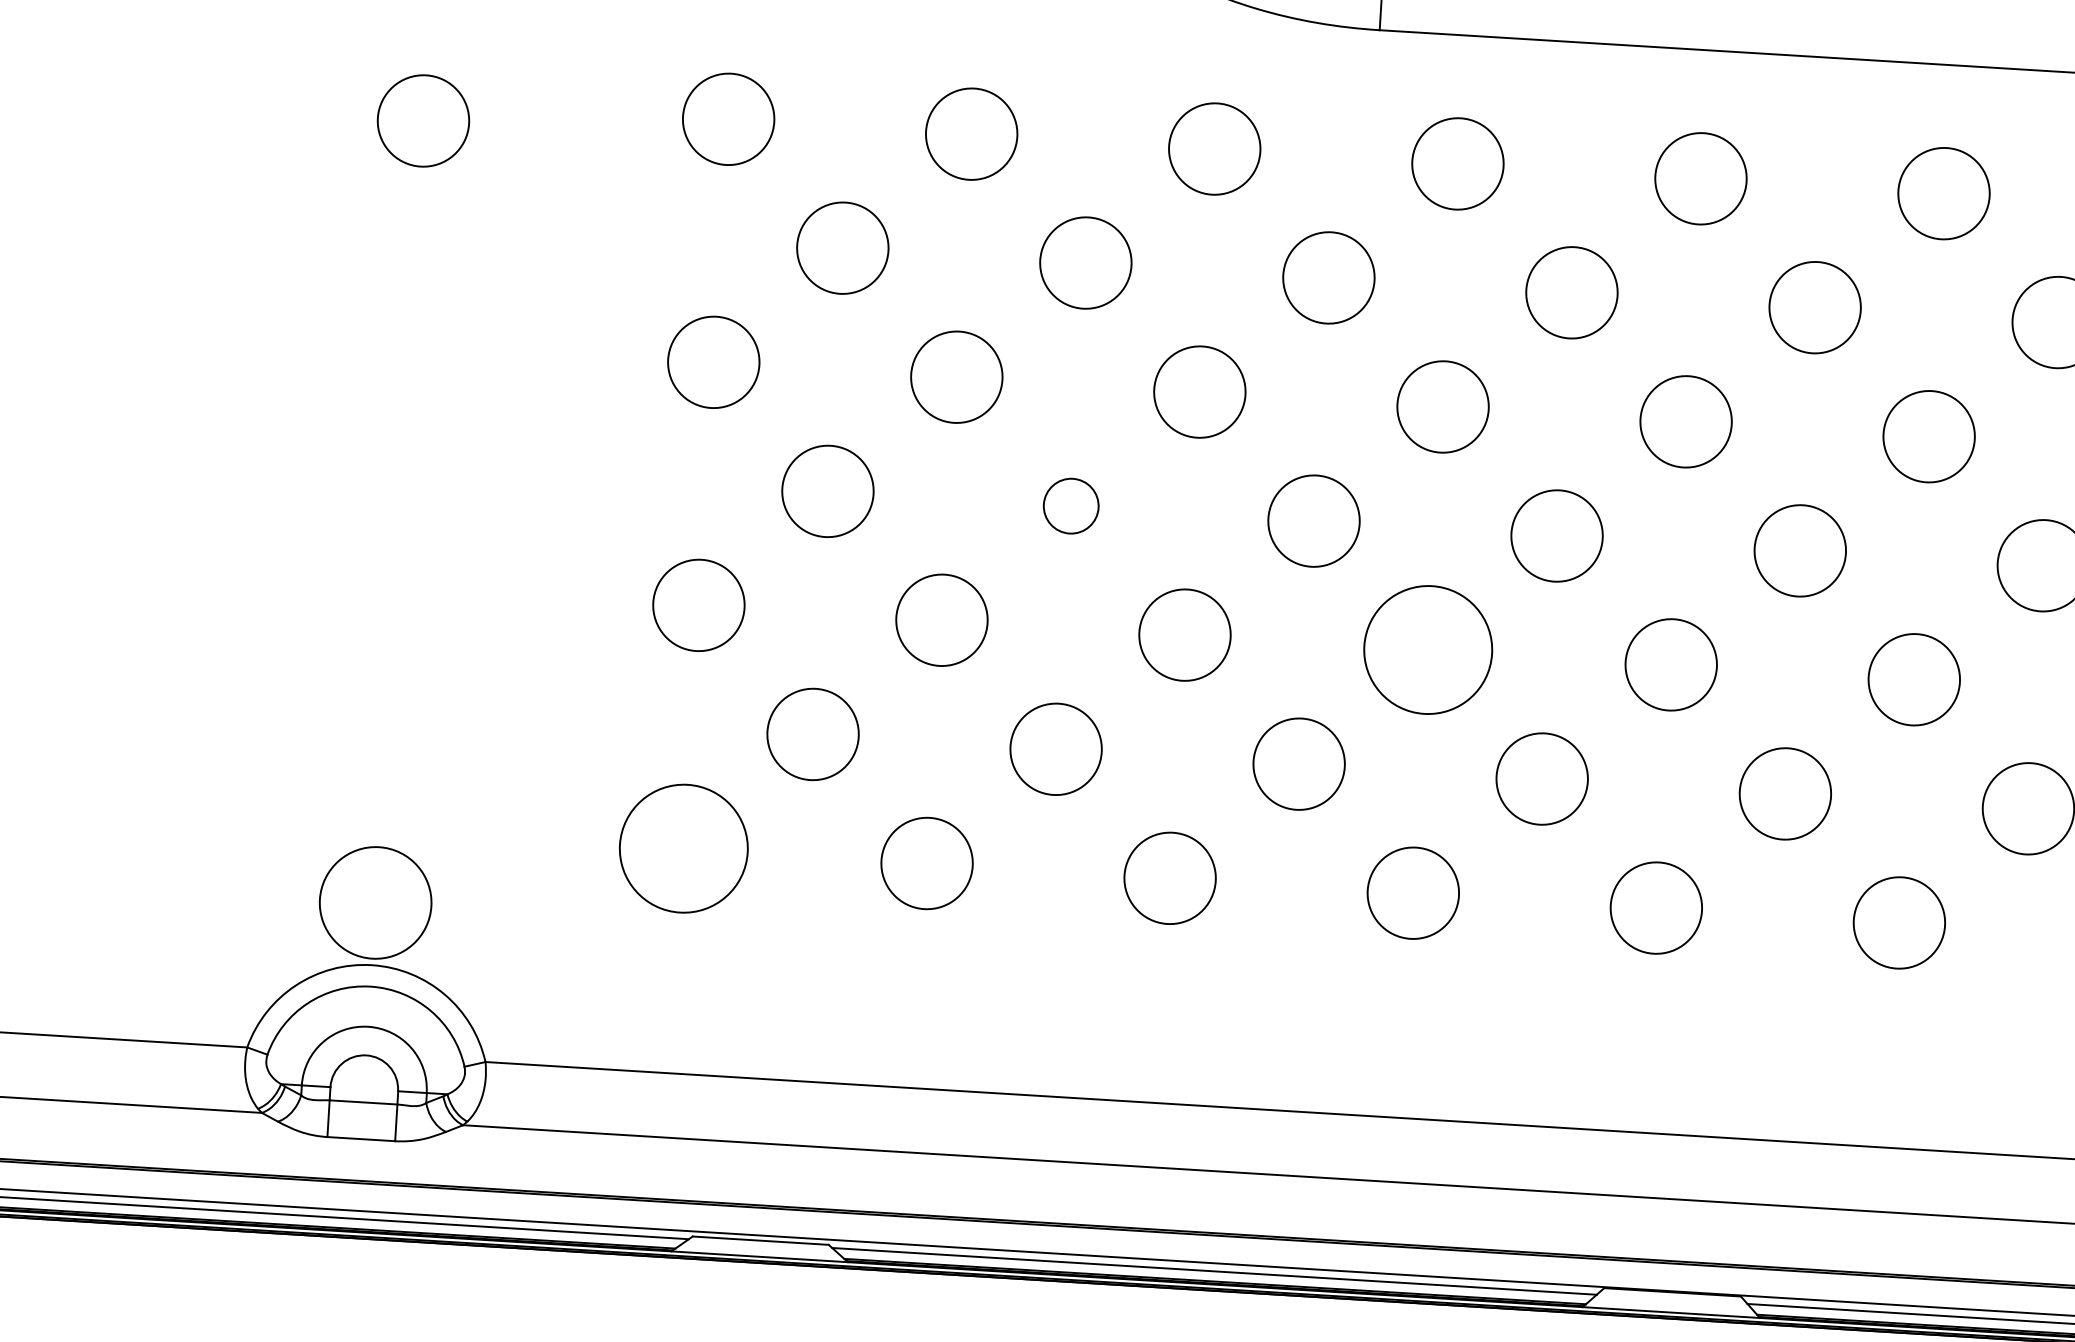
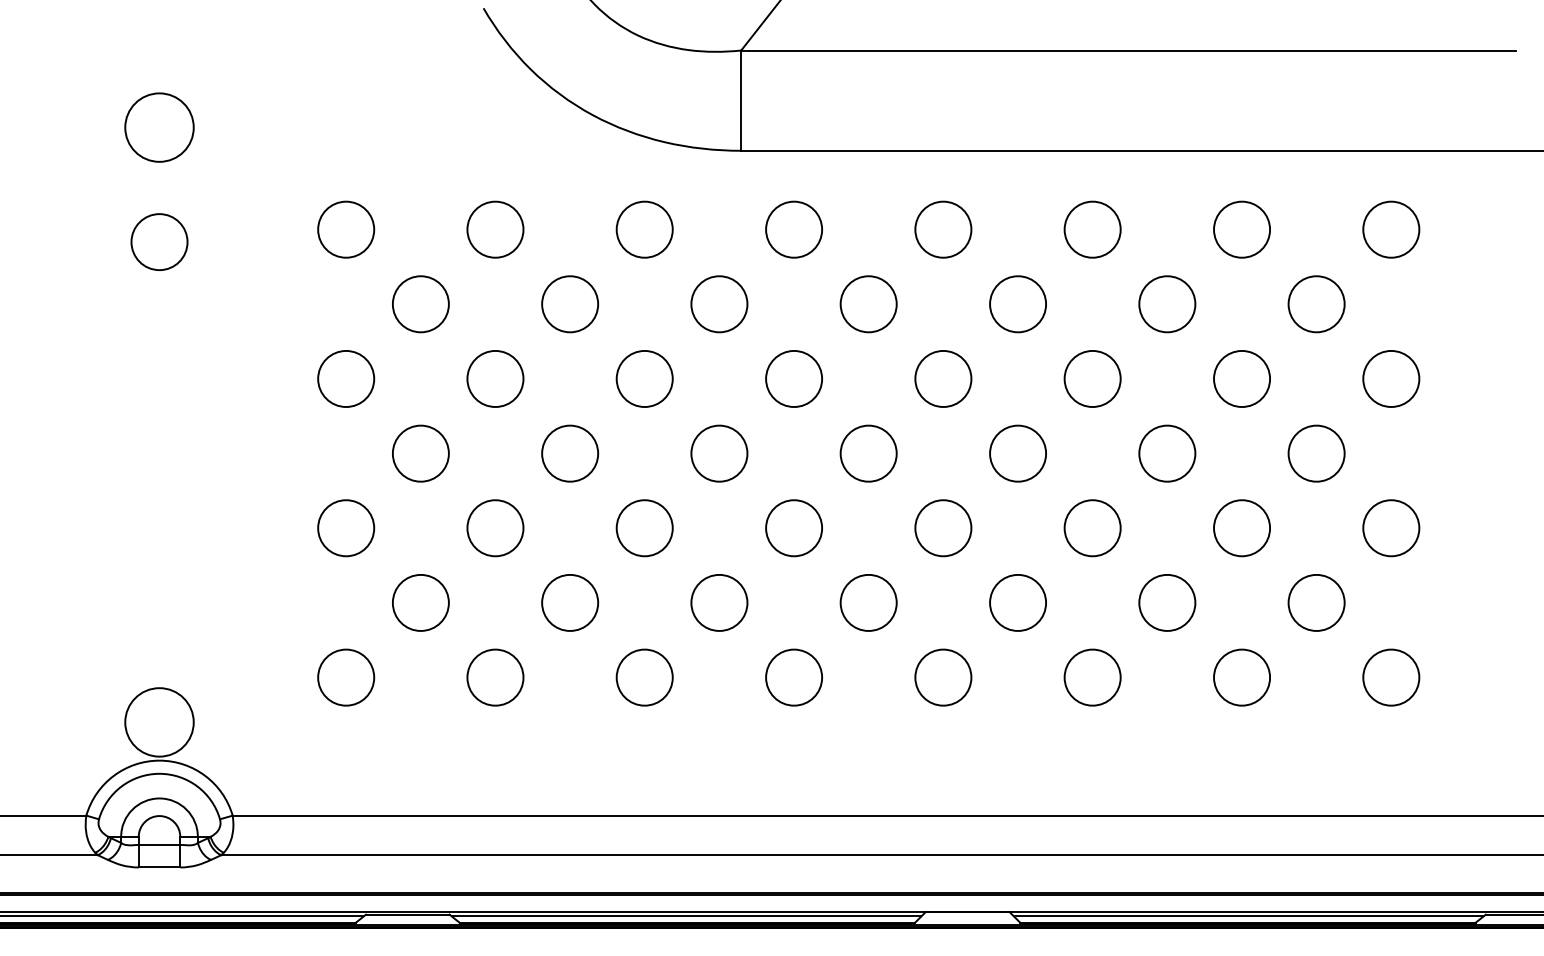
circle: (1071, 506) -> (570, 453), size x1.67
circle: (1428, 650) -> (794, 528), size x0.71
circle: (684, 848) -> (346, 677), size x0.71

